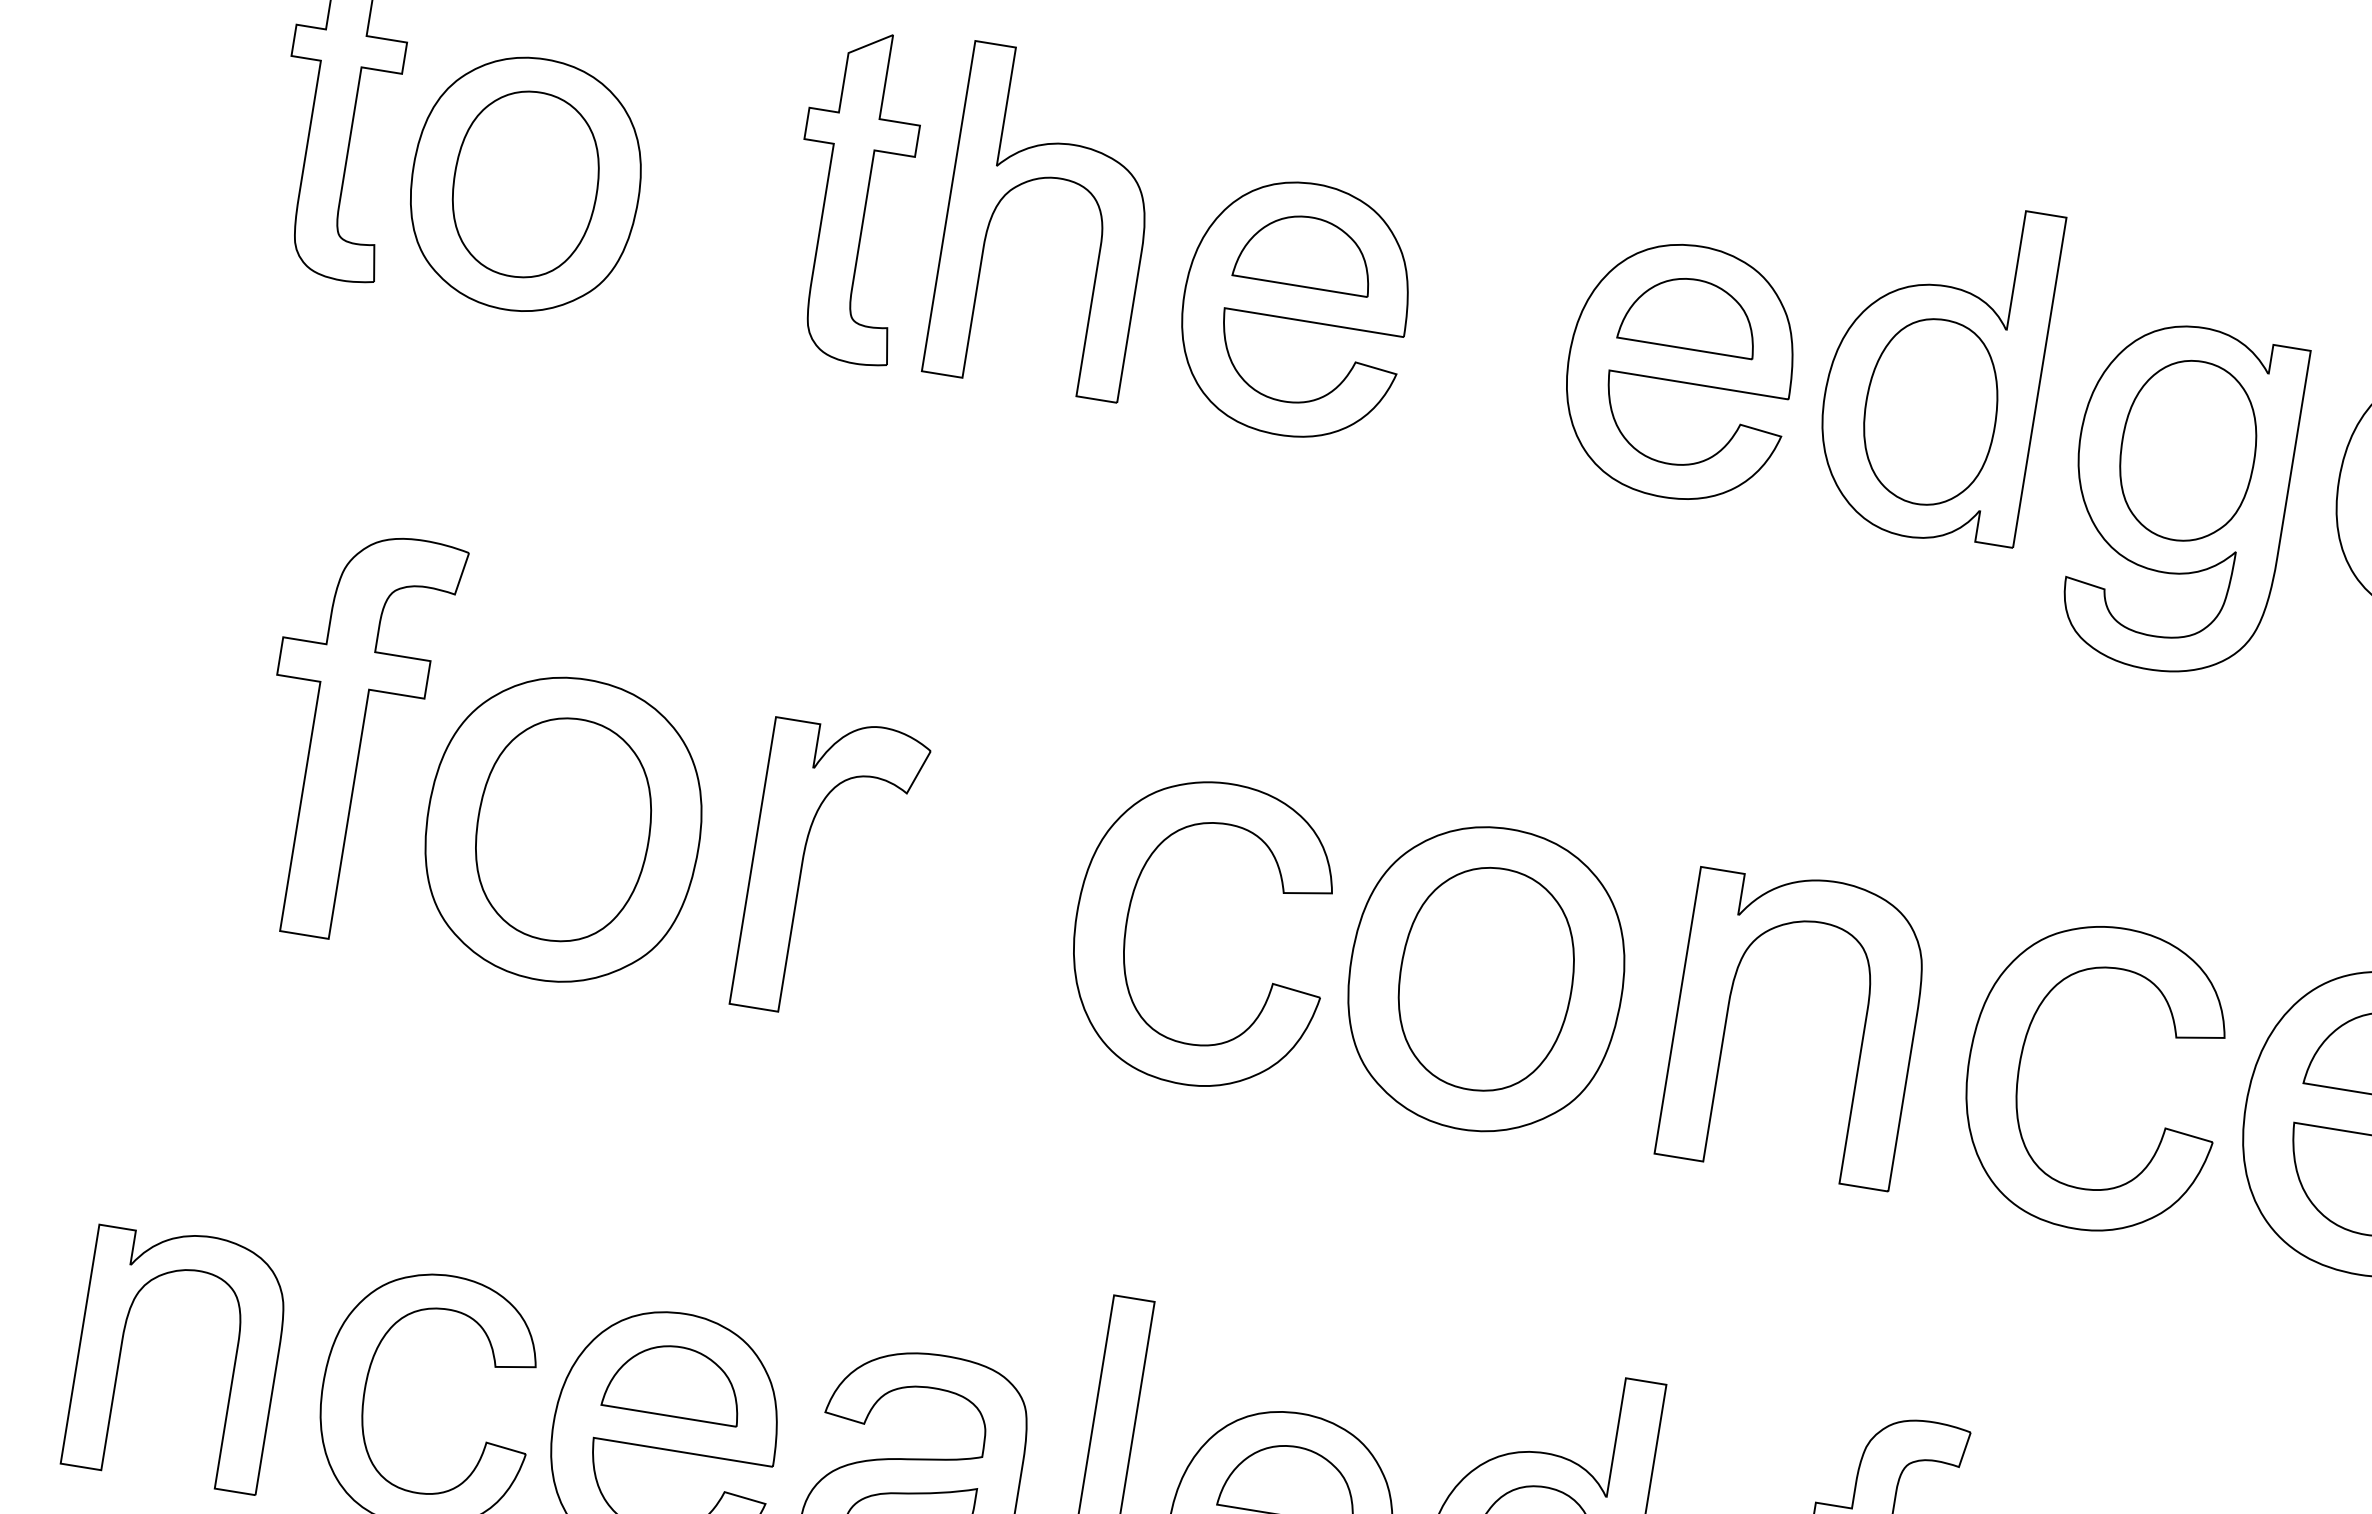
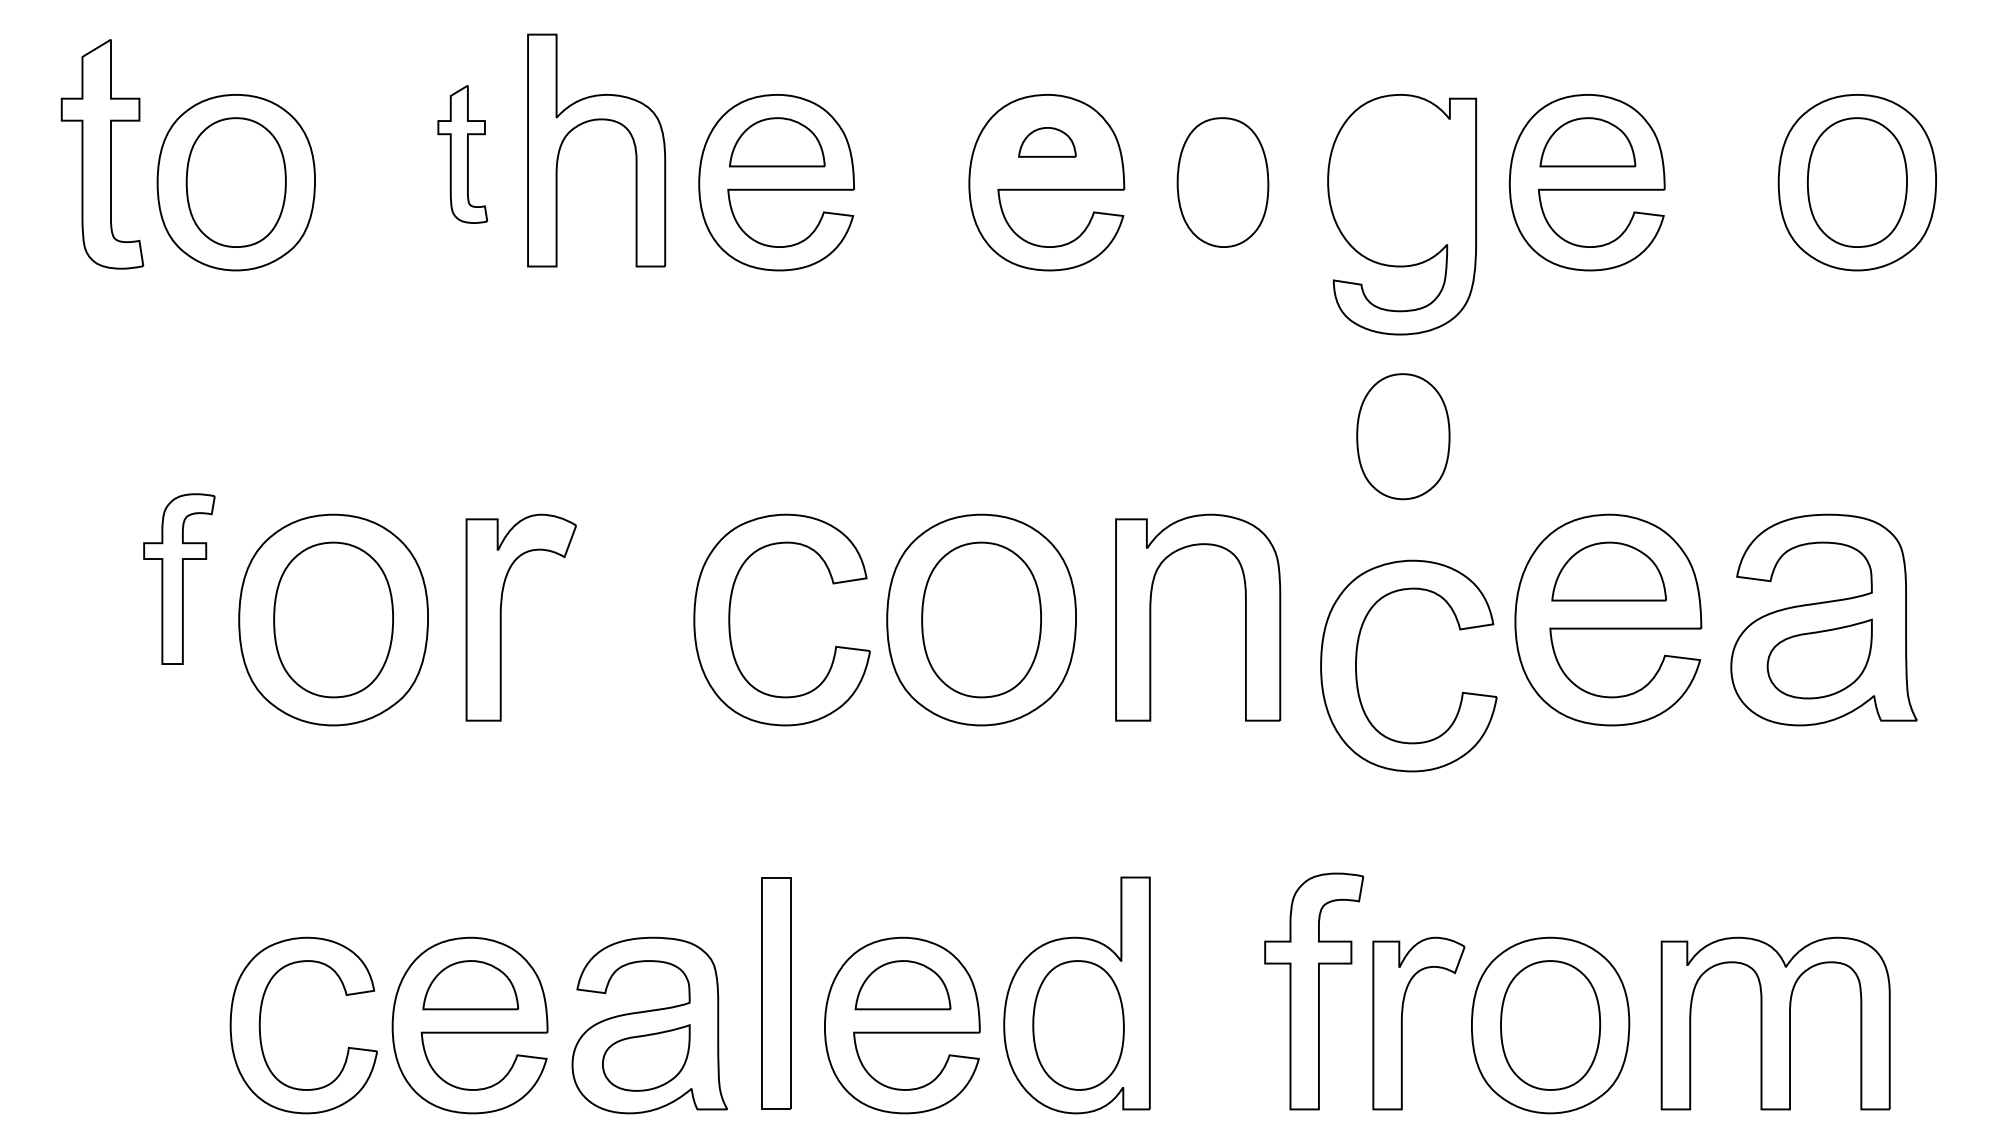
part: (854, 196) -> (462, 154), size x0.6
part: (1690, 314) -> (1047, 142), size x0.6
part: (1935, 368) -> (1221, 152), removed
part: (2188, 450) -> (1403, 436), moved
part: (353, 735) -> (179, 578), size x0.6
part: (2023, 1055) -> (1357, 658), moved
part: (122, 1348) -> (89, 1023), removed

